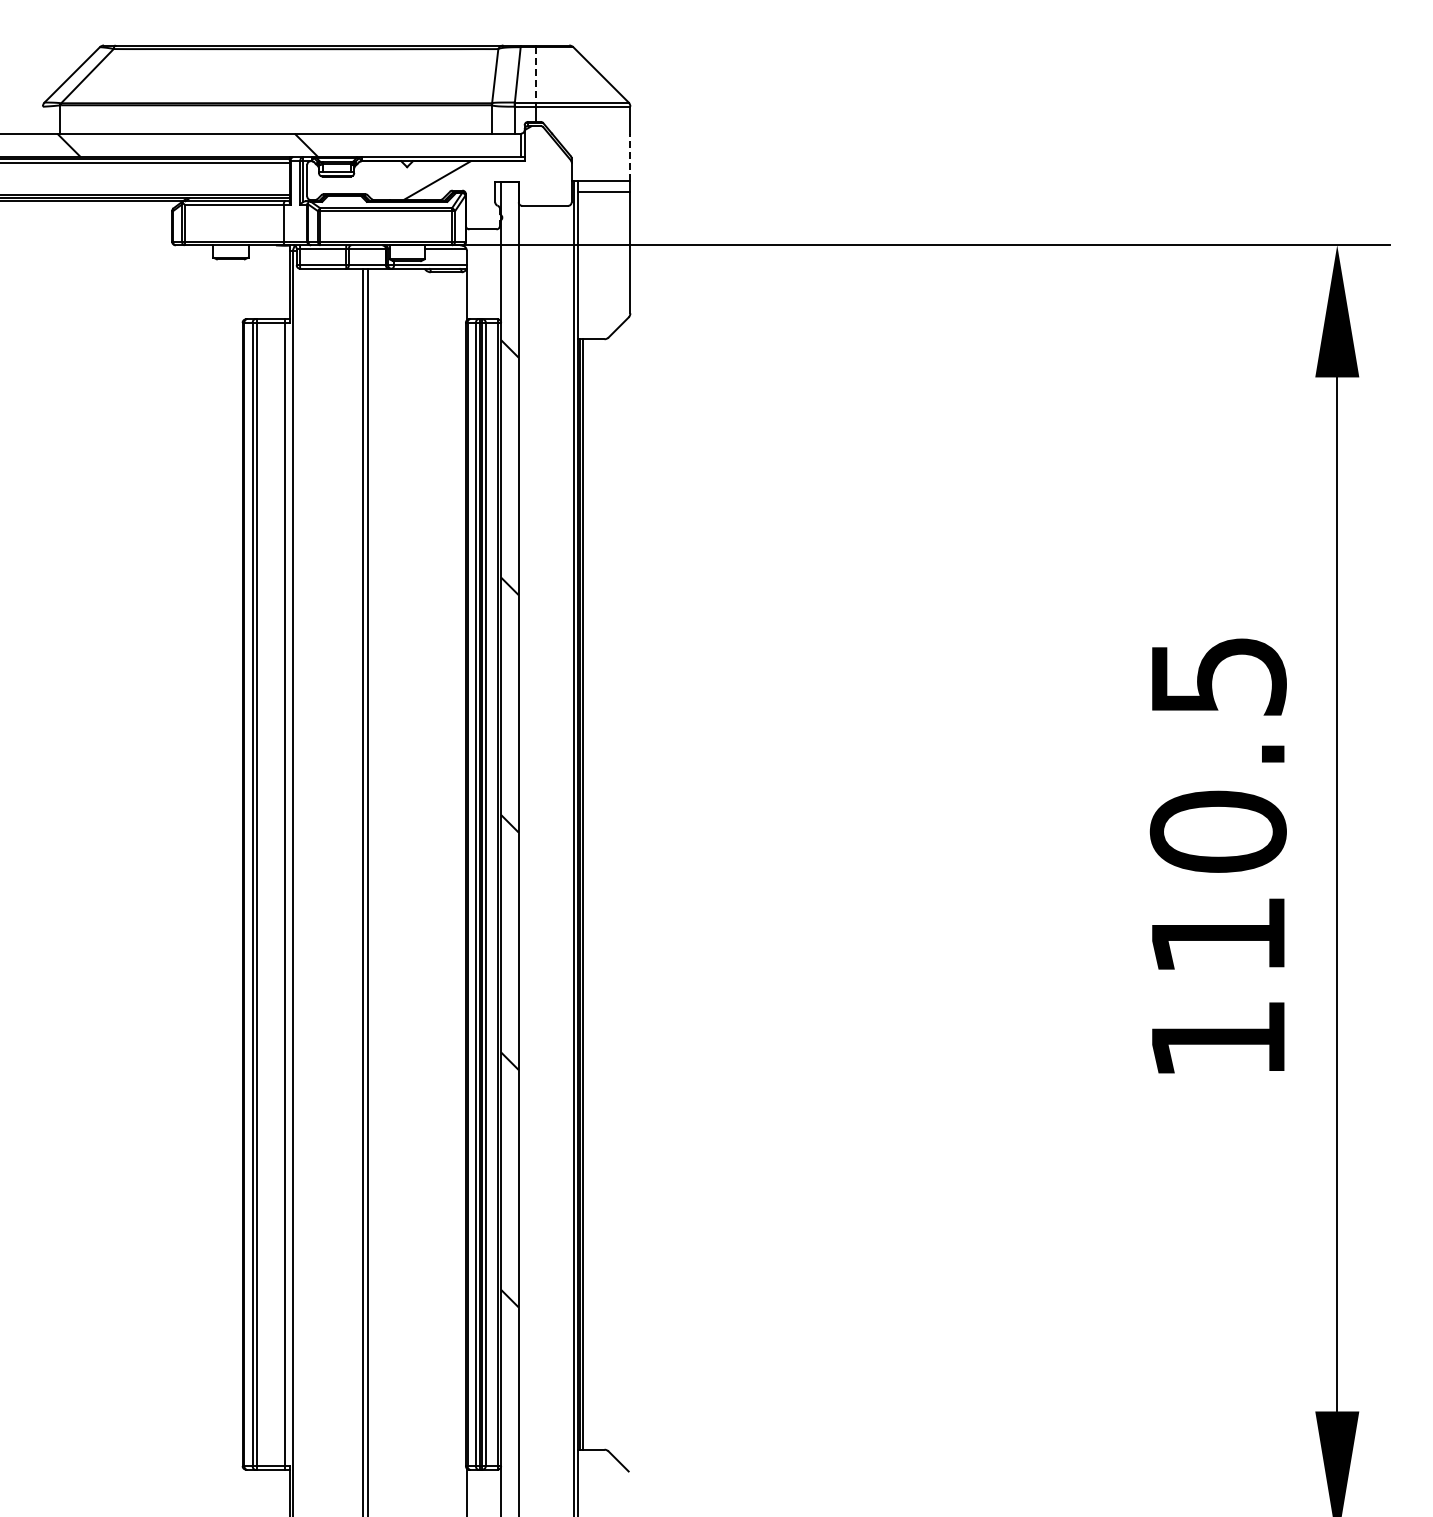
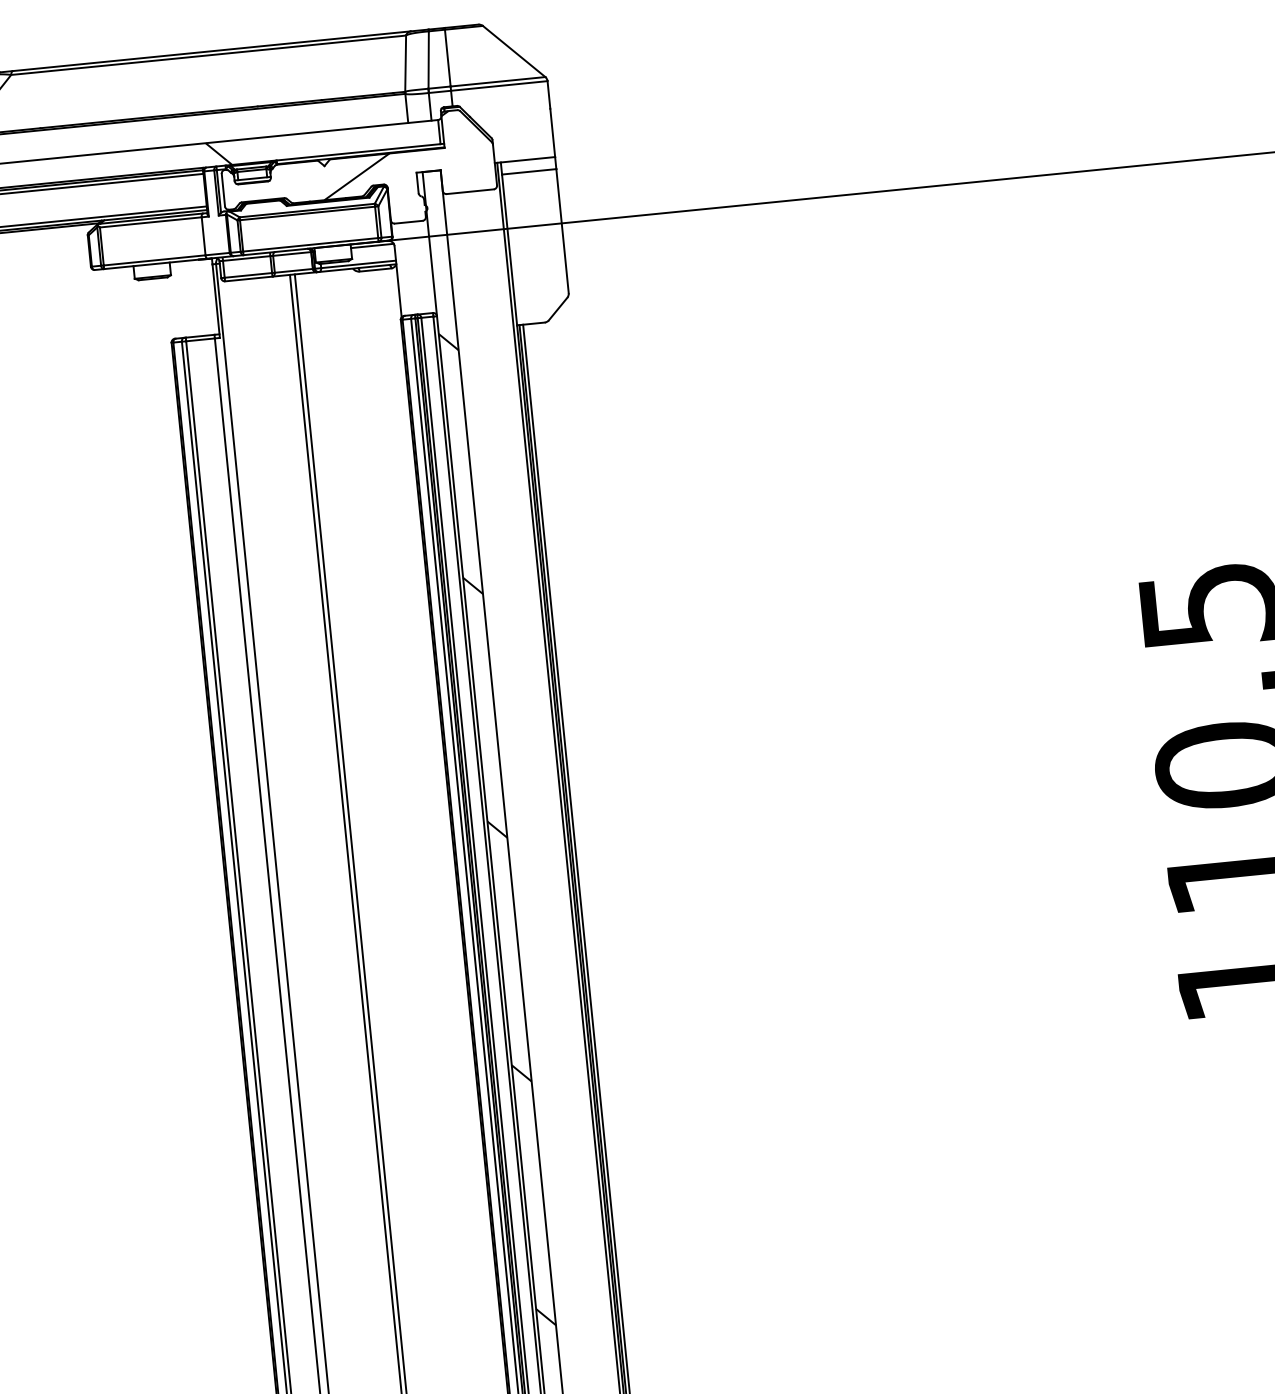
line: (536, 74) -> (447, 57), dashed -> solid
line: (630, 157) -> (552, 133), dashed -> solid

